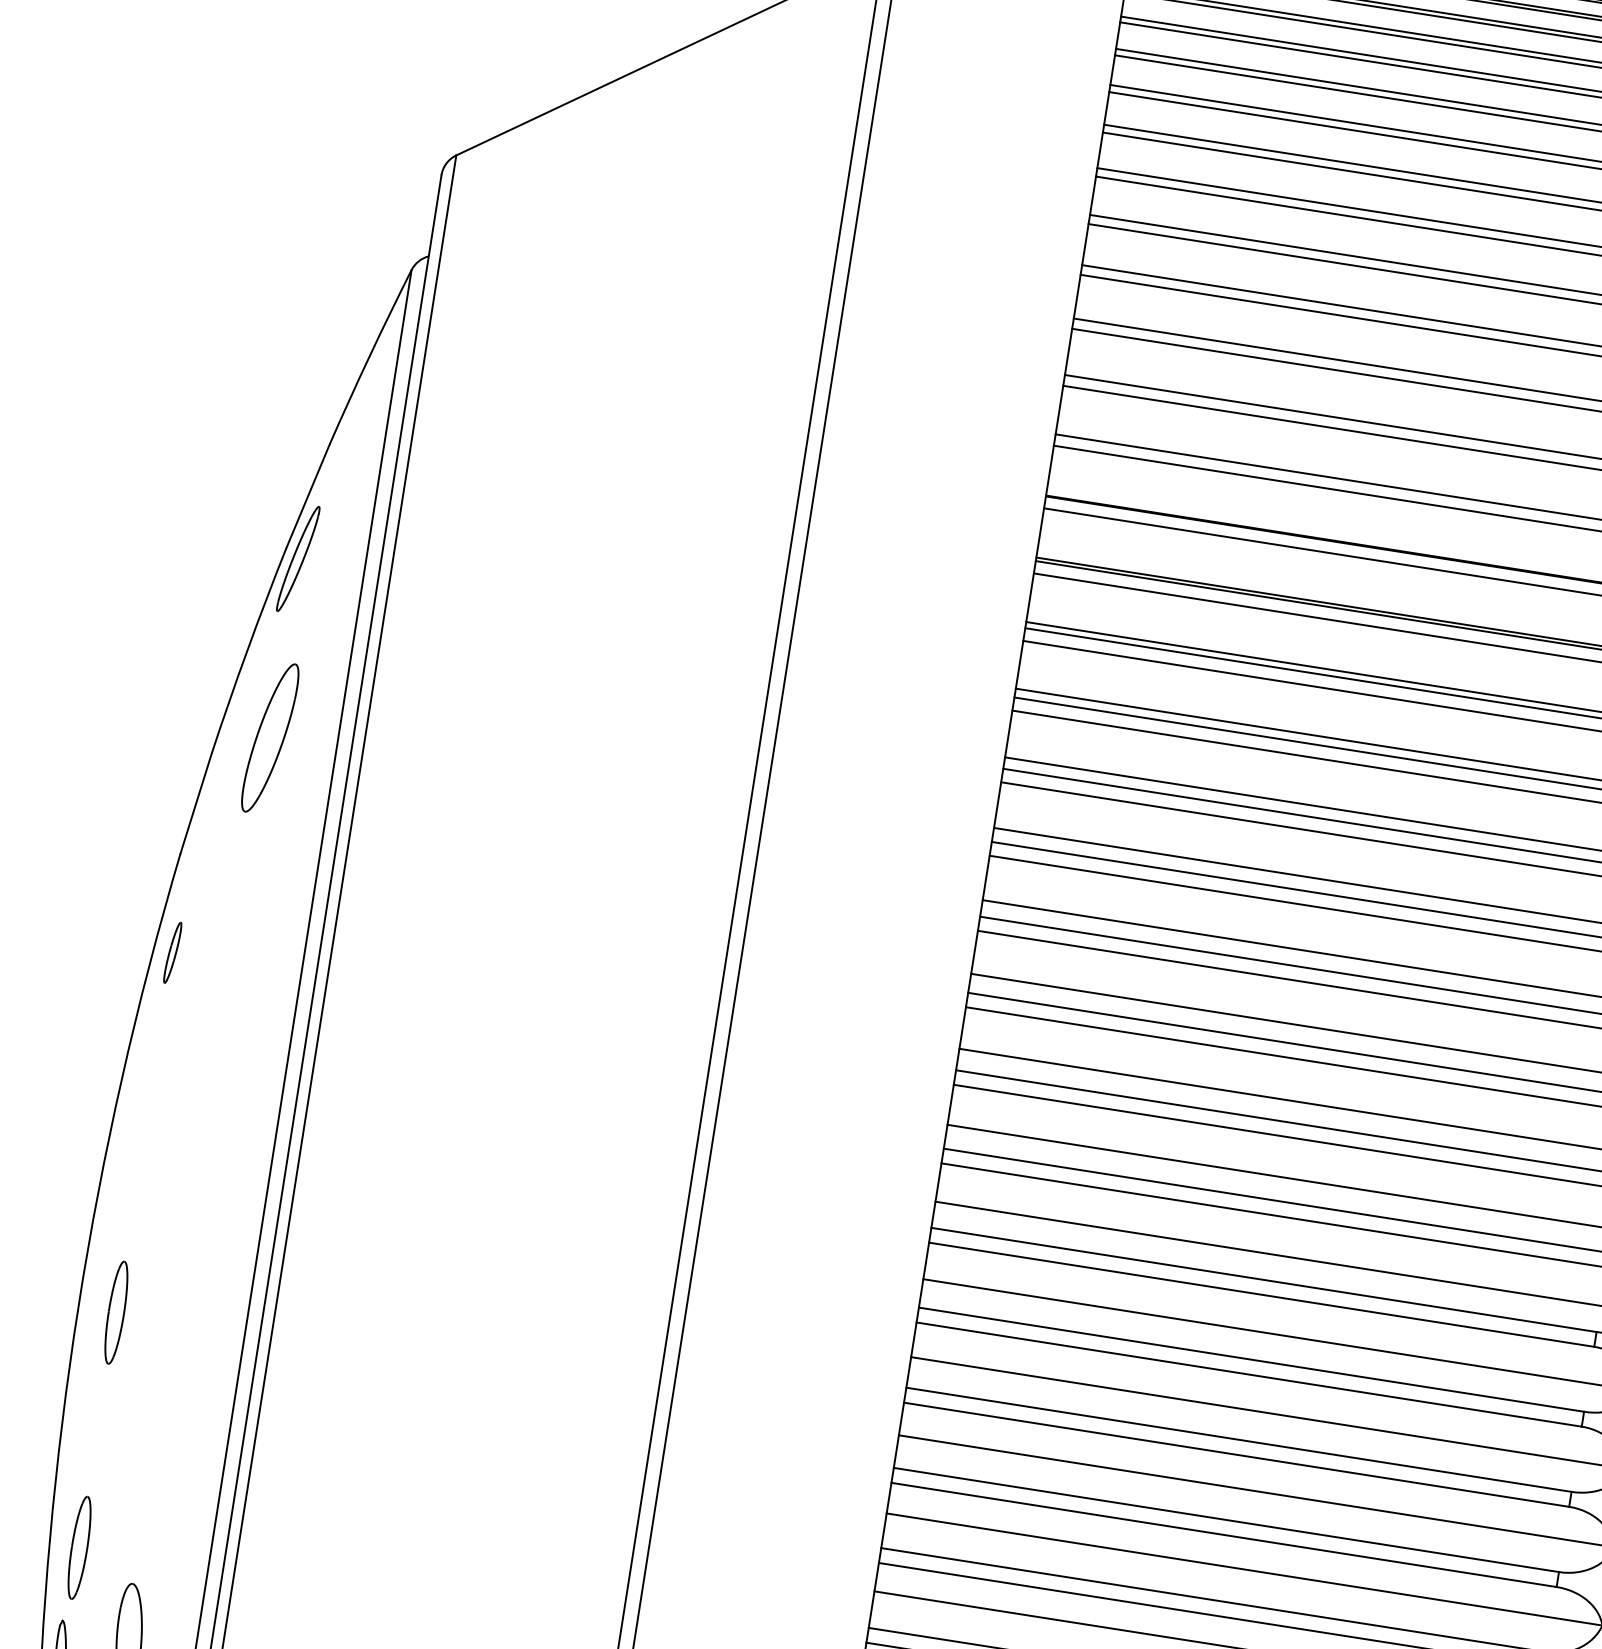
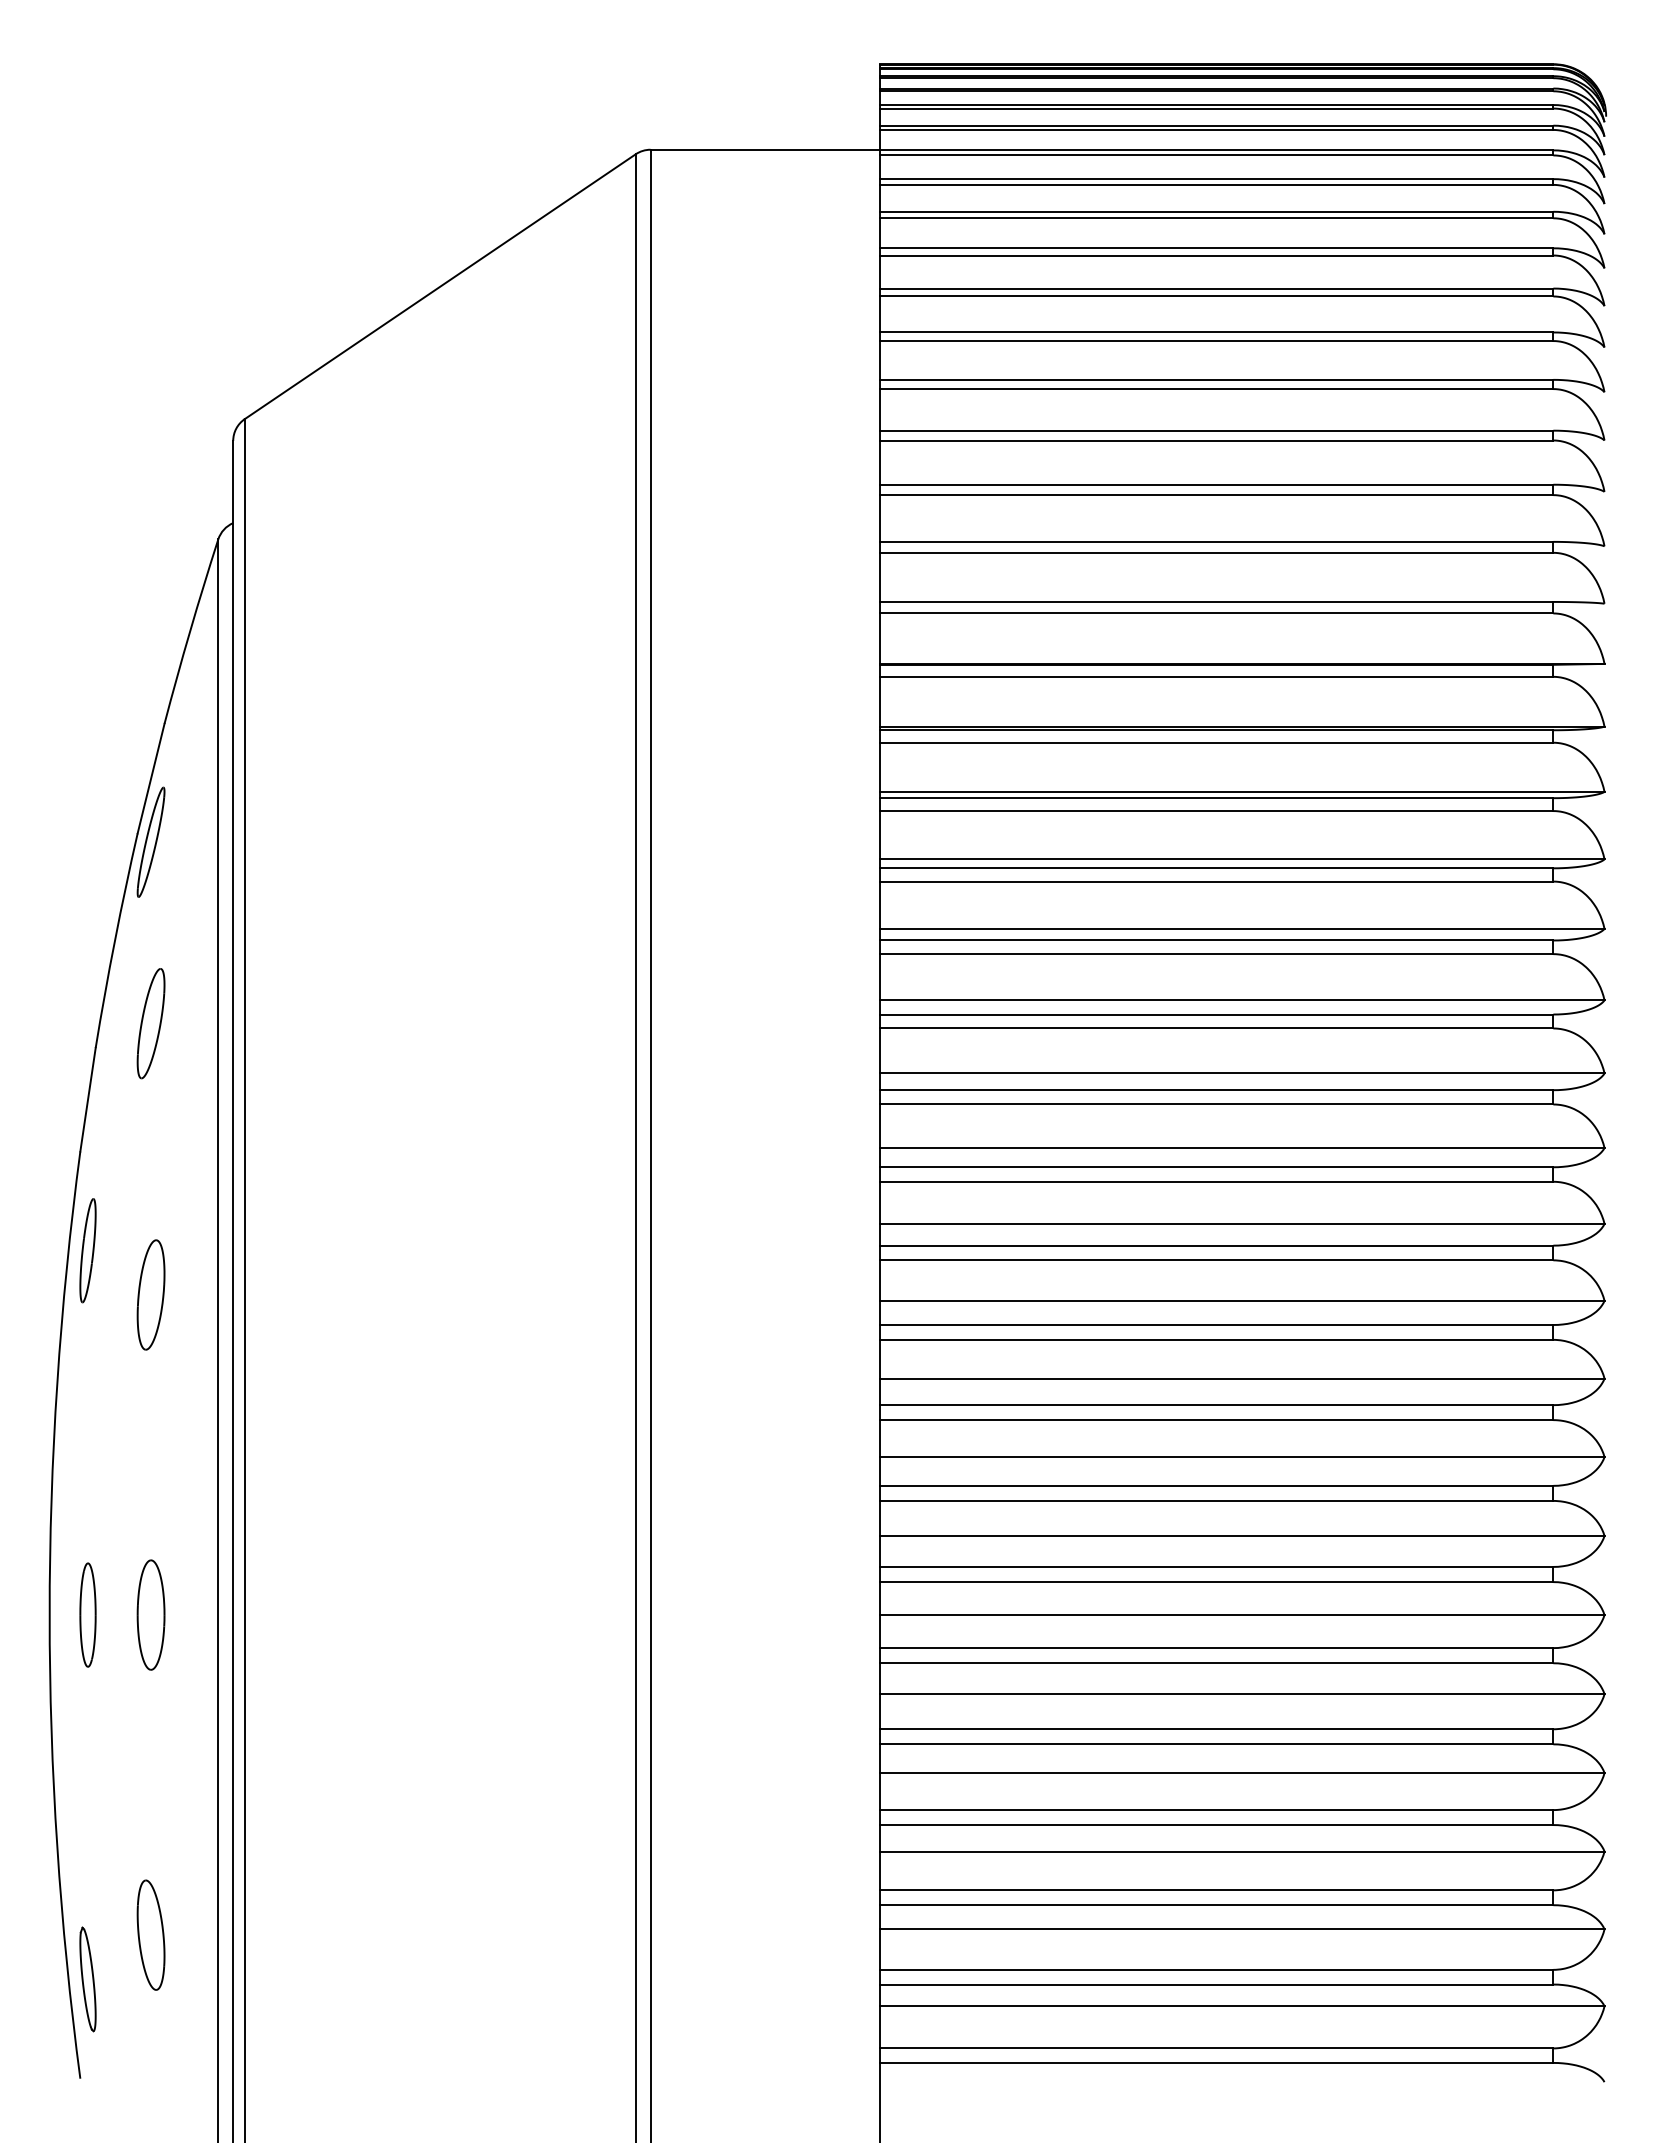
part: (269, 737) -> (150, 1023), size x0.71
part: (172, 952) -> (87, 1250), size x1.67
part: (227, 1005) -> (150, 1294), added
part: (178, 1321) -> (150, 1614), added
part: (79, 1547) -> (87, 1852), removed

